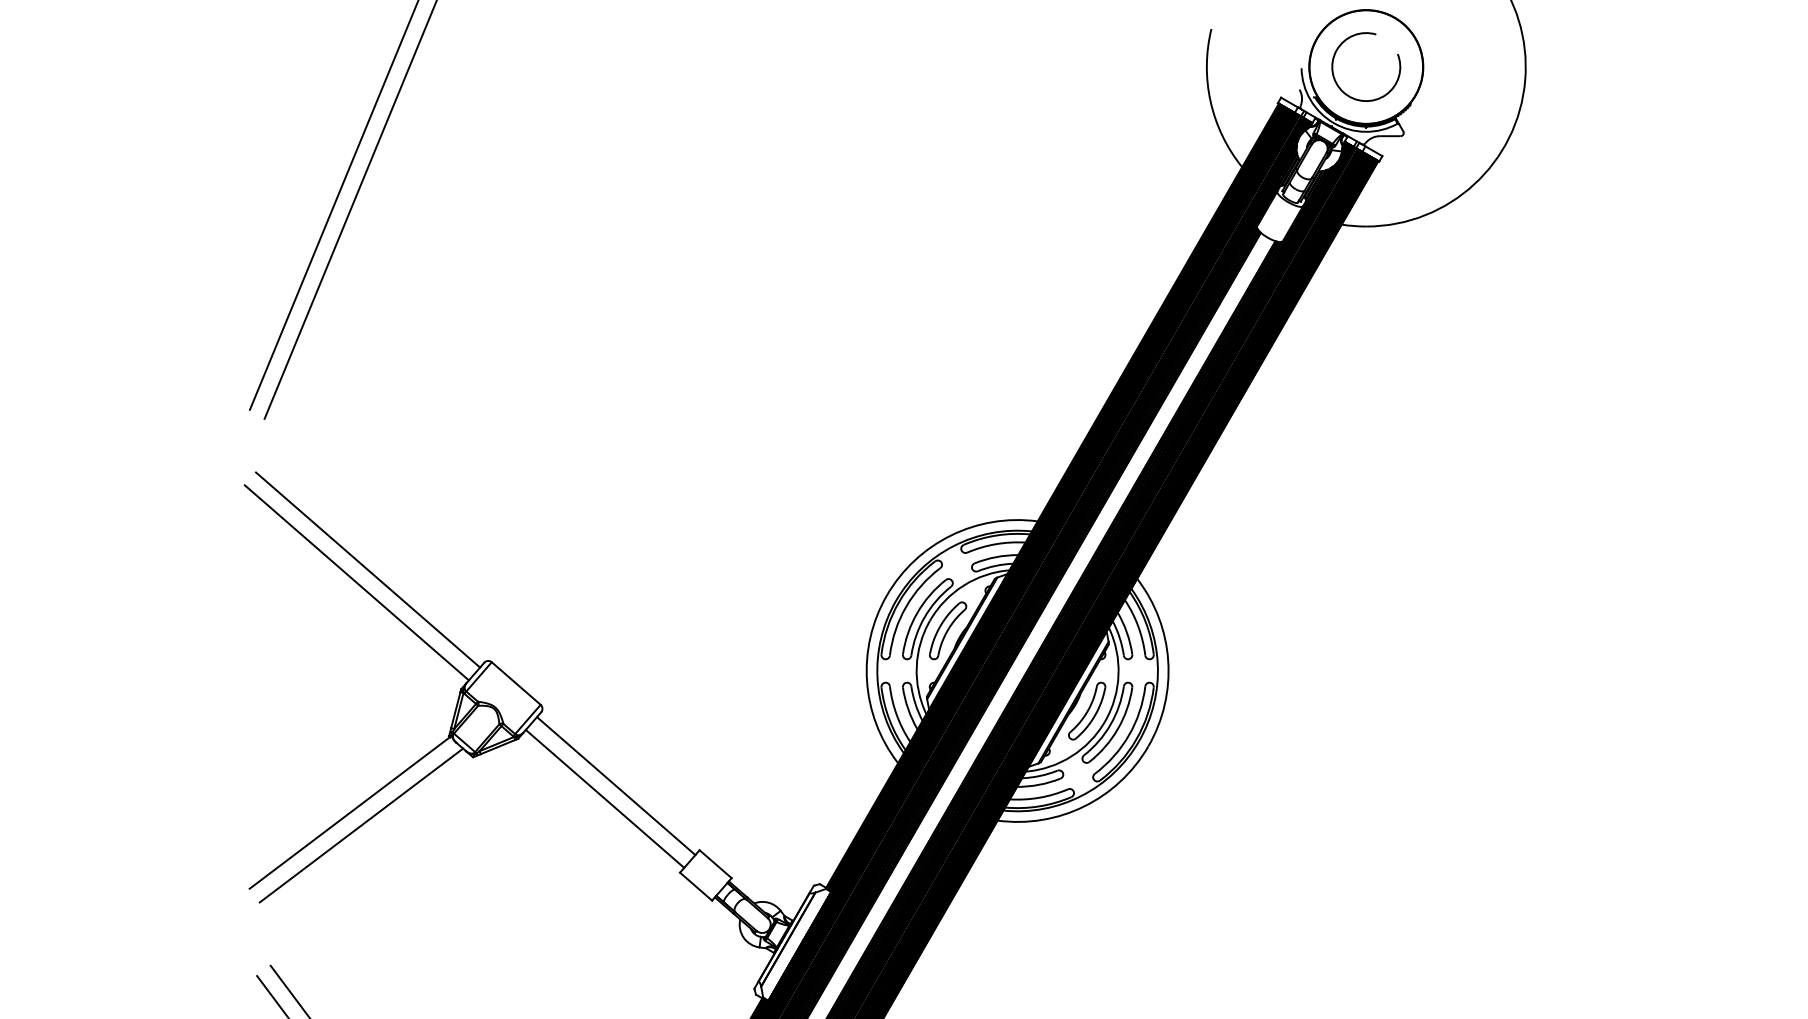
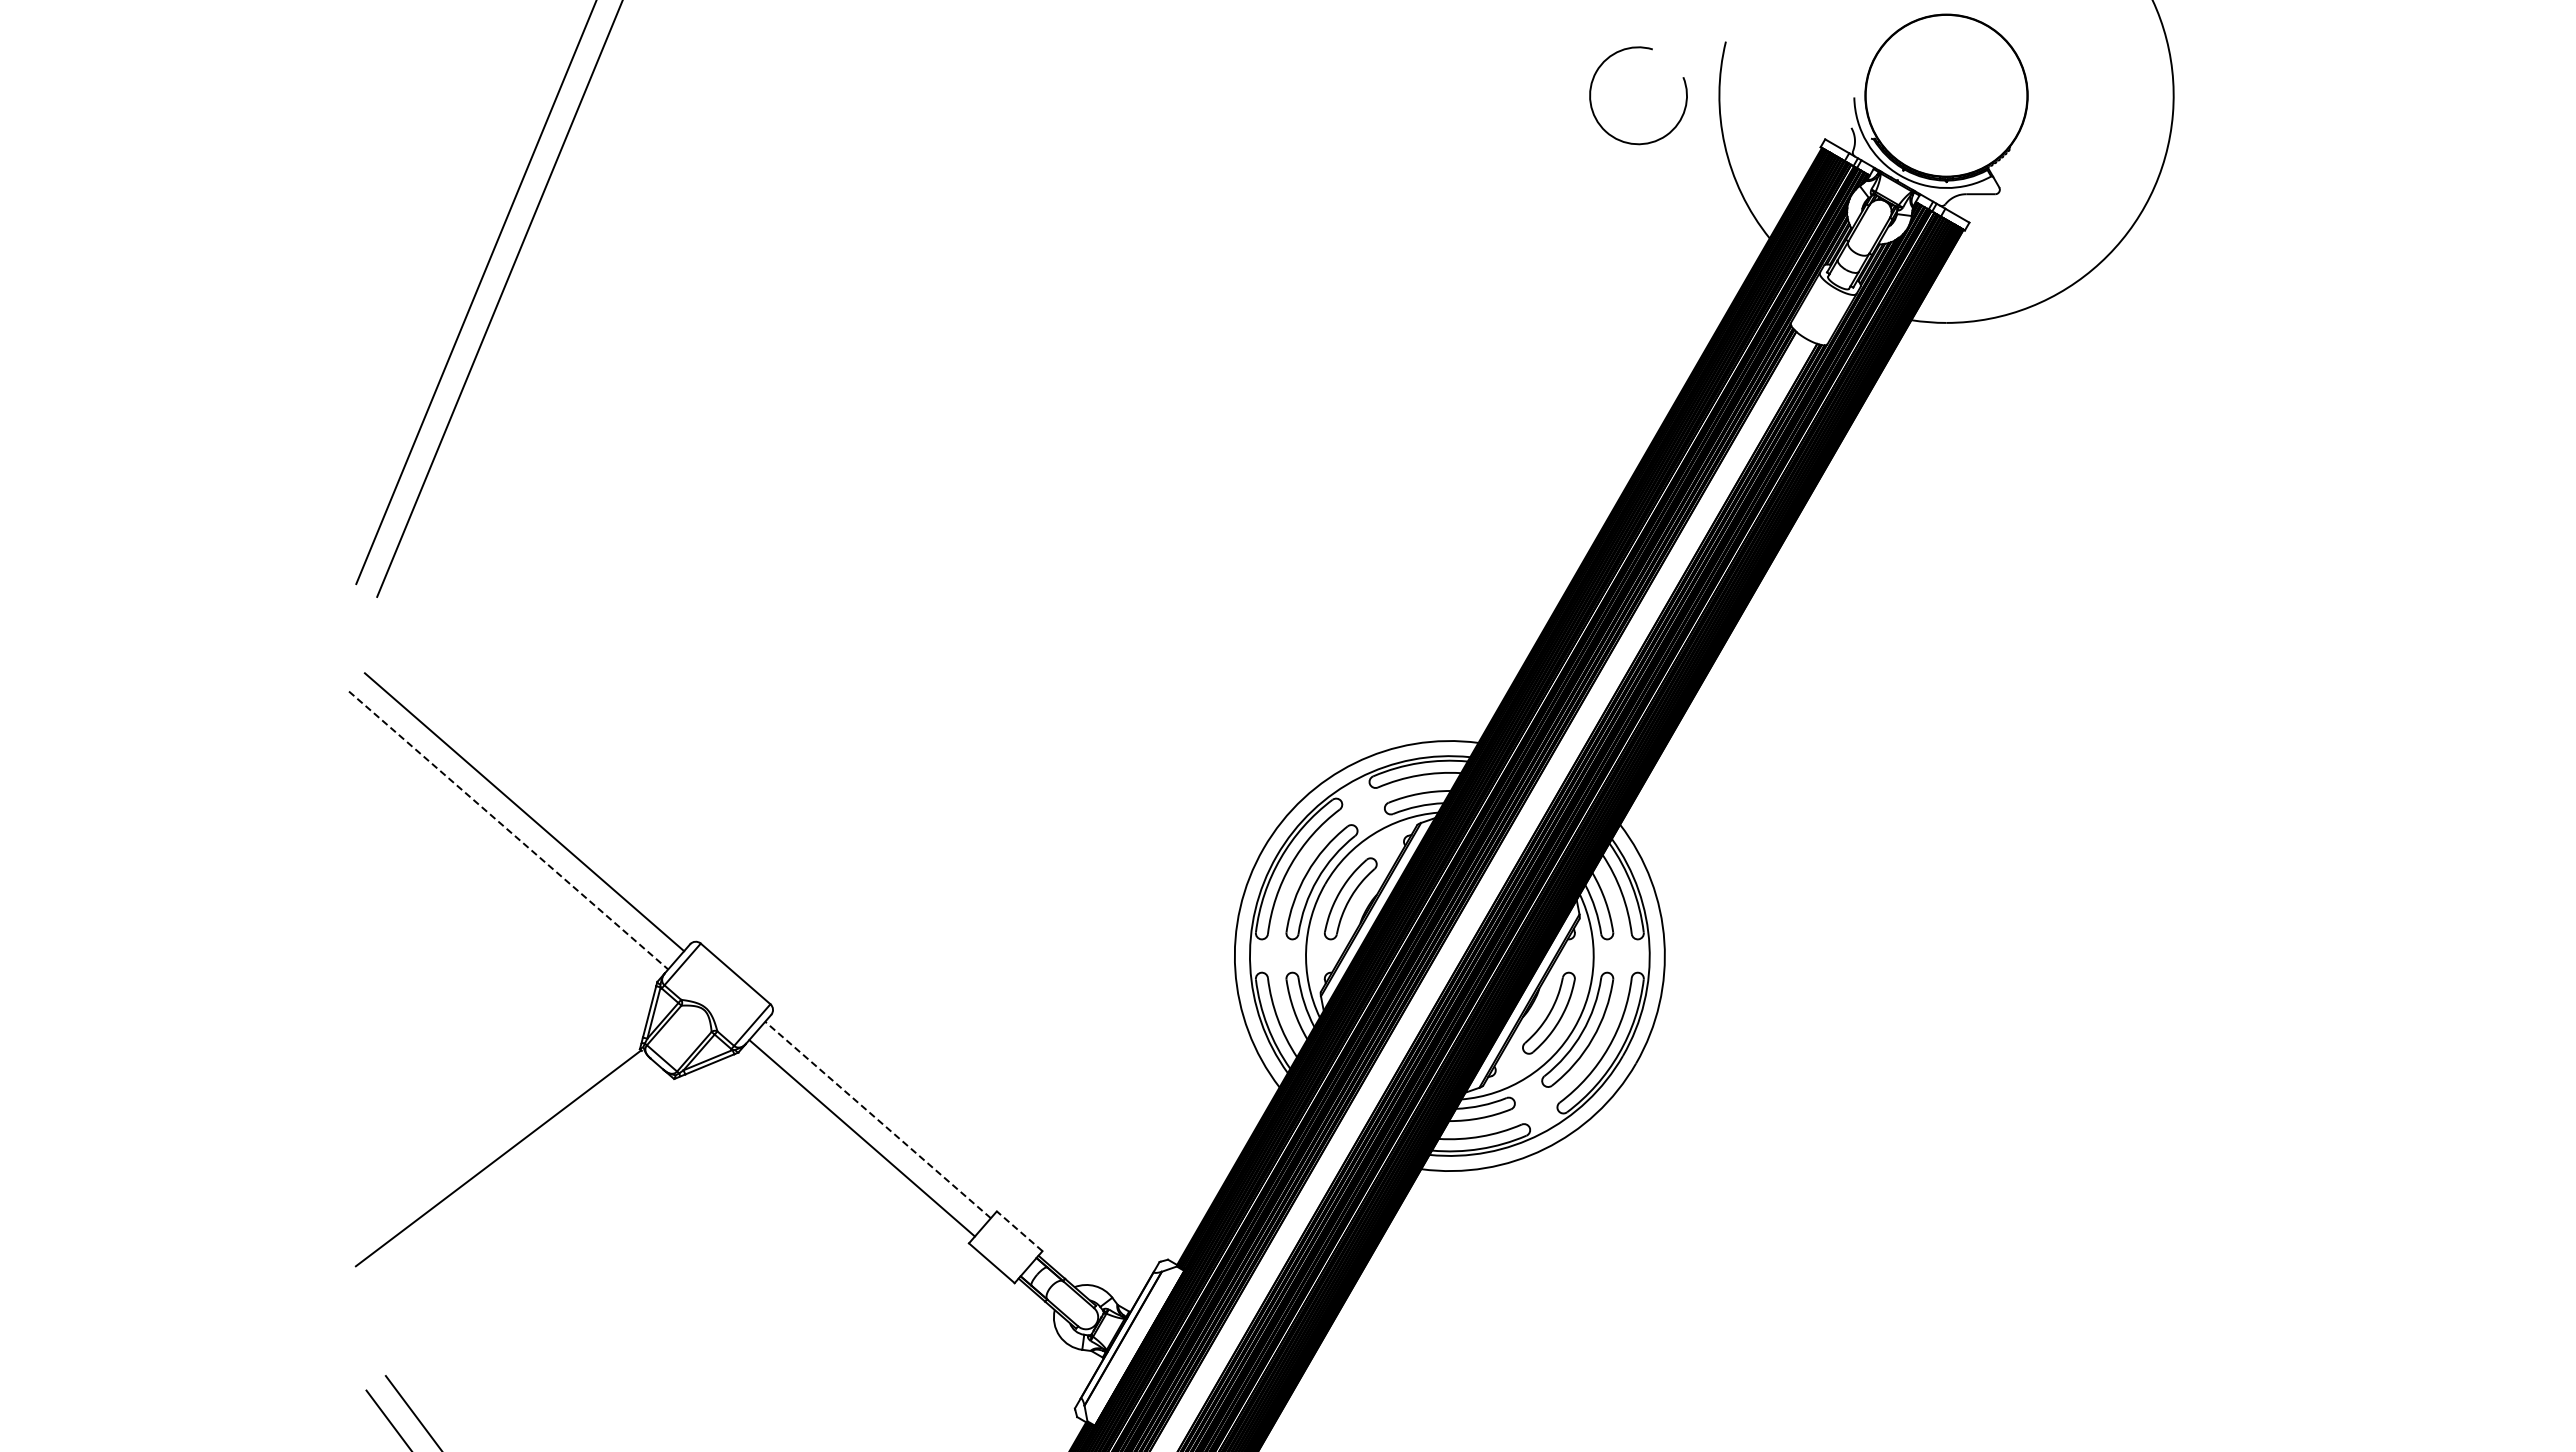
arc: (1355, 36) -> (1622, 51), moved
line: (356, 582) -> (508, 830), solid -> dashed
line: (616, 786) -> (878, 1120), solid -> dashed
line: (361, 825) -> (514, 1175), removed
line: (715, 863) -> (1019, 1230), solid -> dashed

